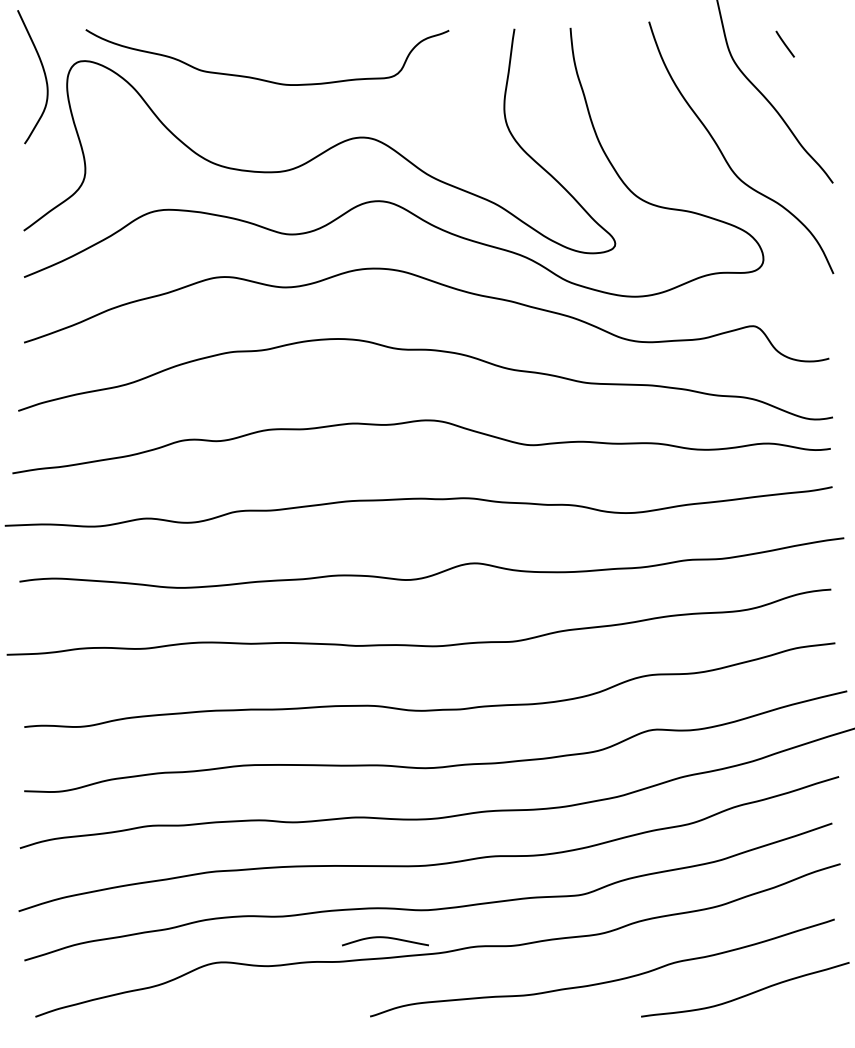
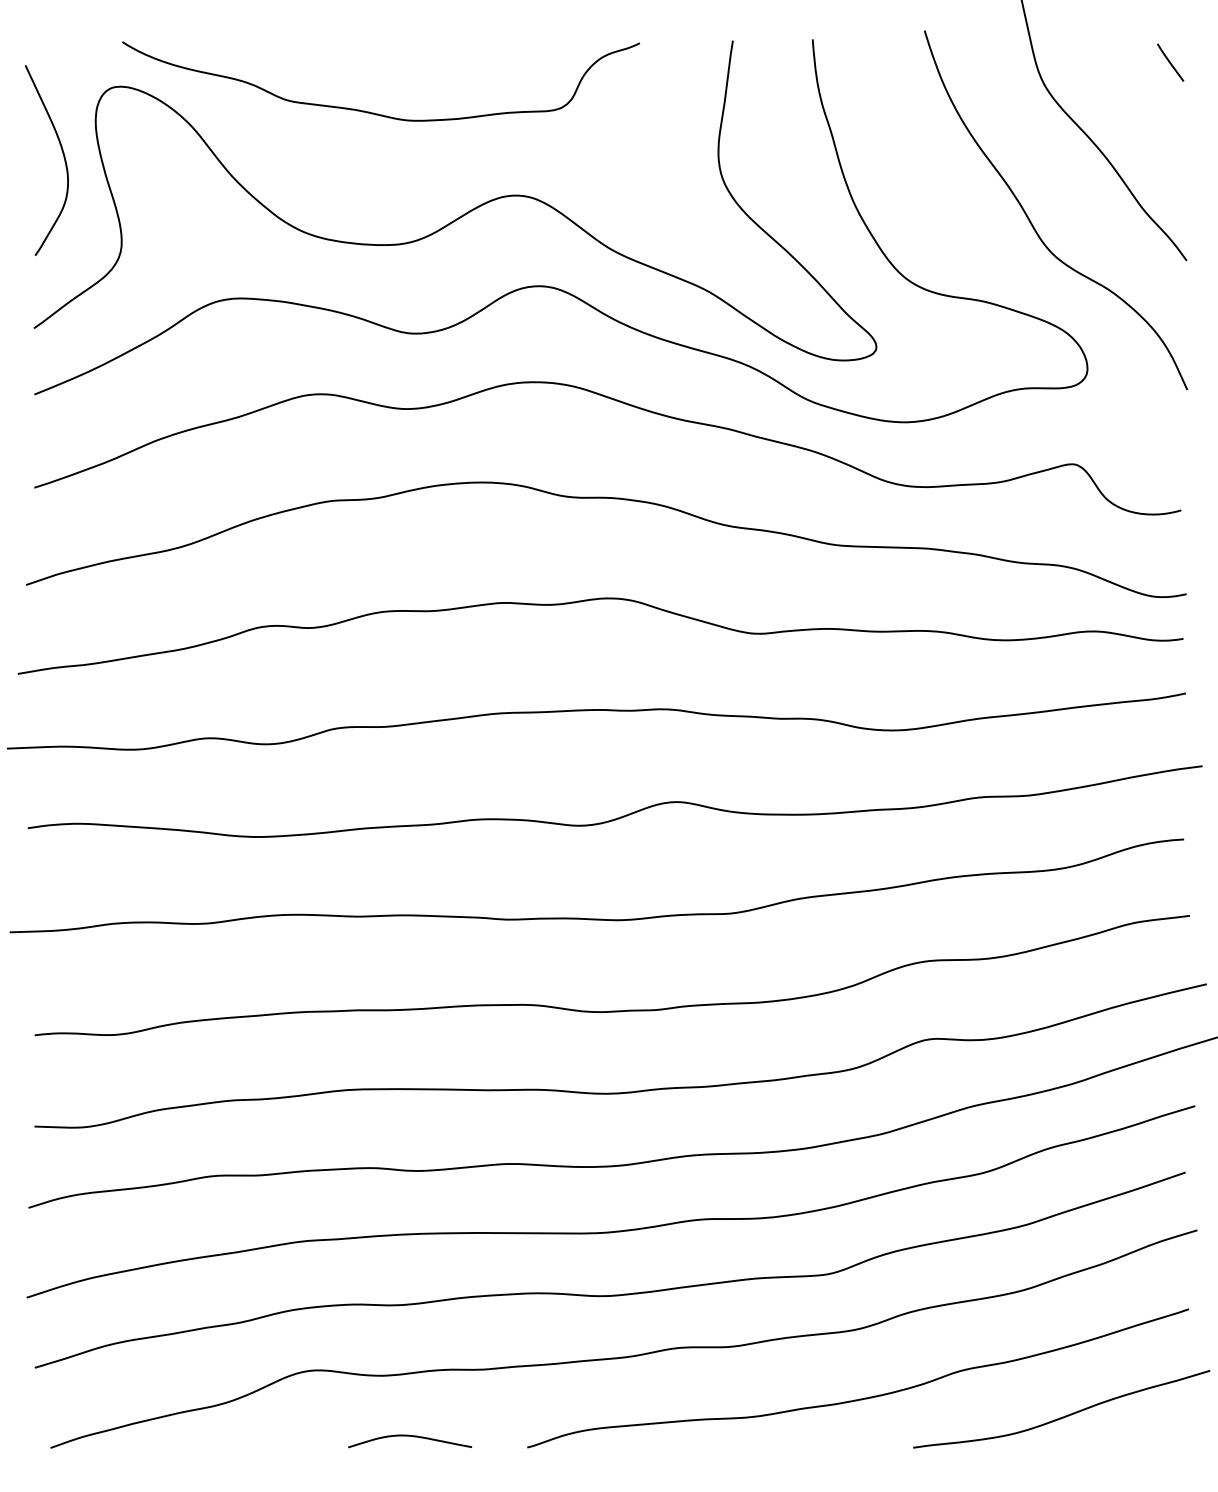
line: (785, 44) -> (1170, 62), moved
curve: (43, 72) -> (62, 154), moved
curve: (385, 937) -> (410, 1436), moved

